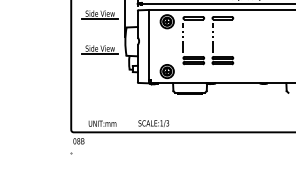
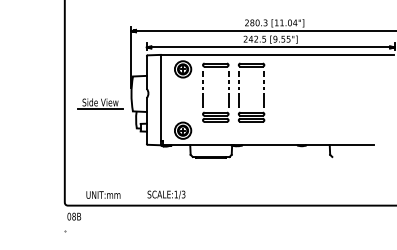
part: (100, 14) -> (100, 60), removed
line: (204, 38) -> (228, 89), added
line: (233, 38) -> (264, 89), added

